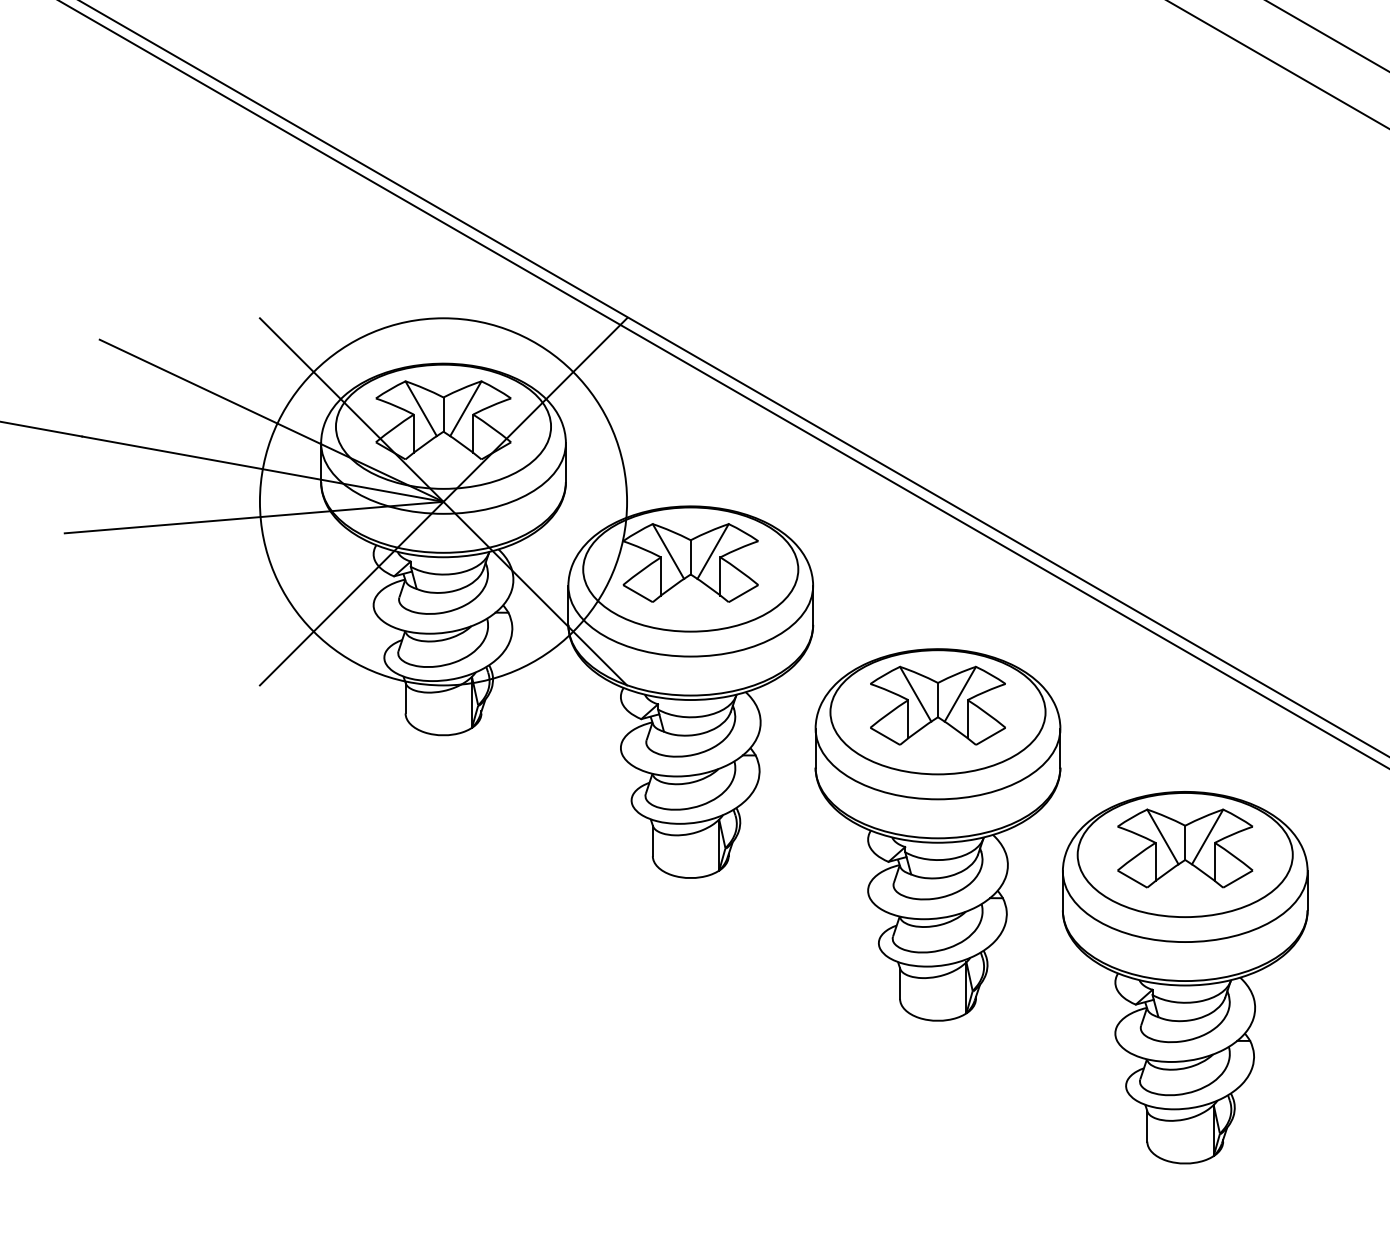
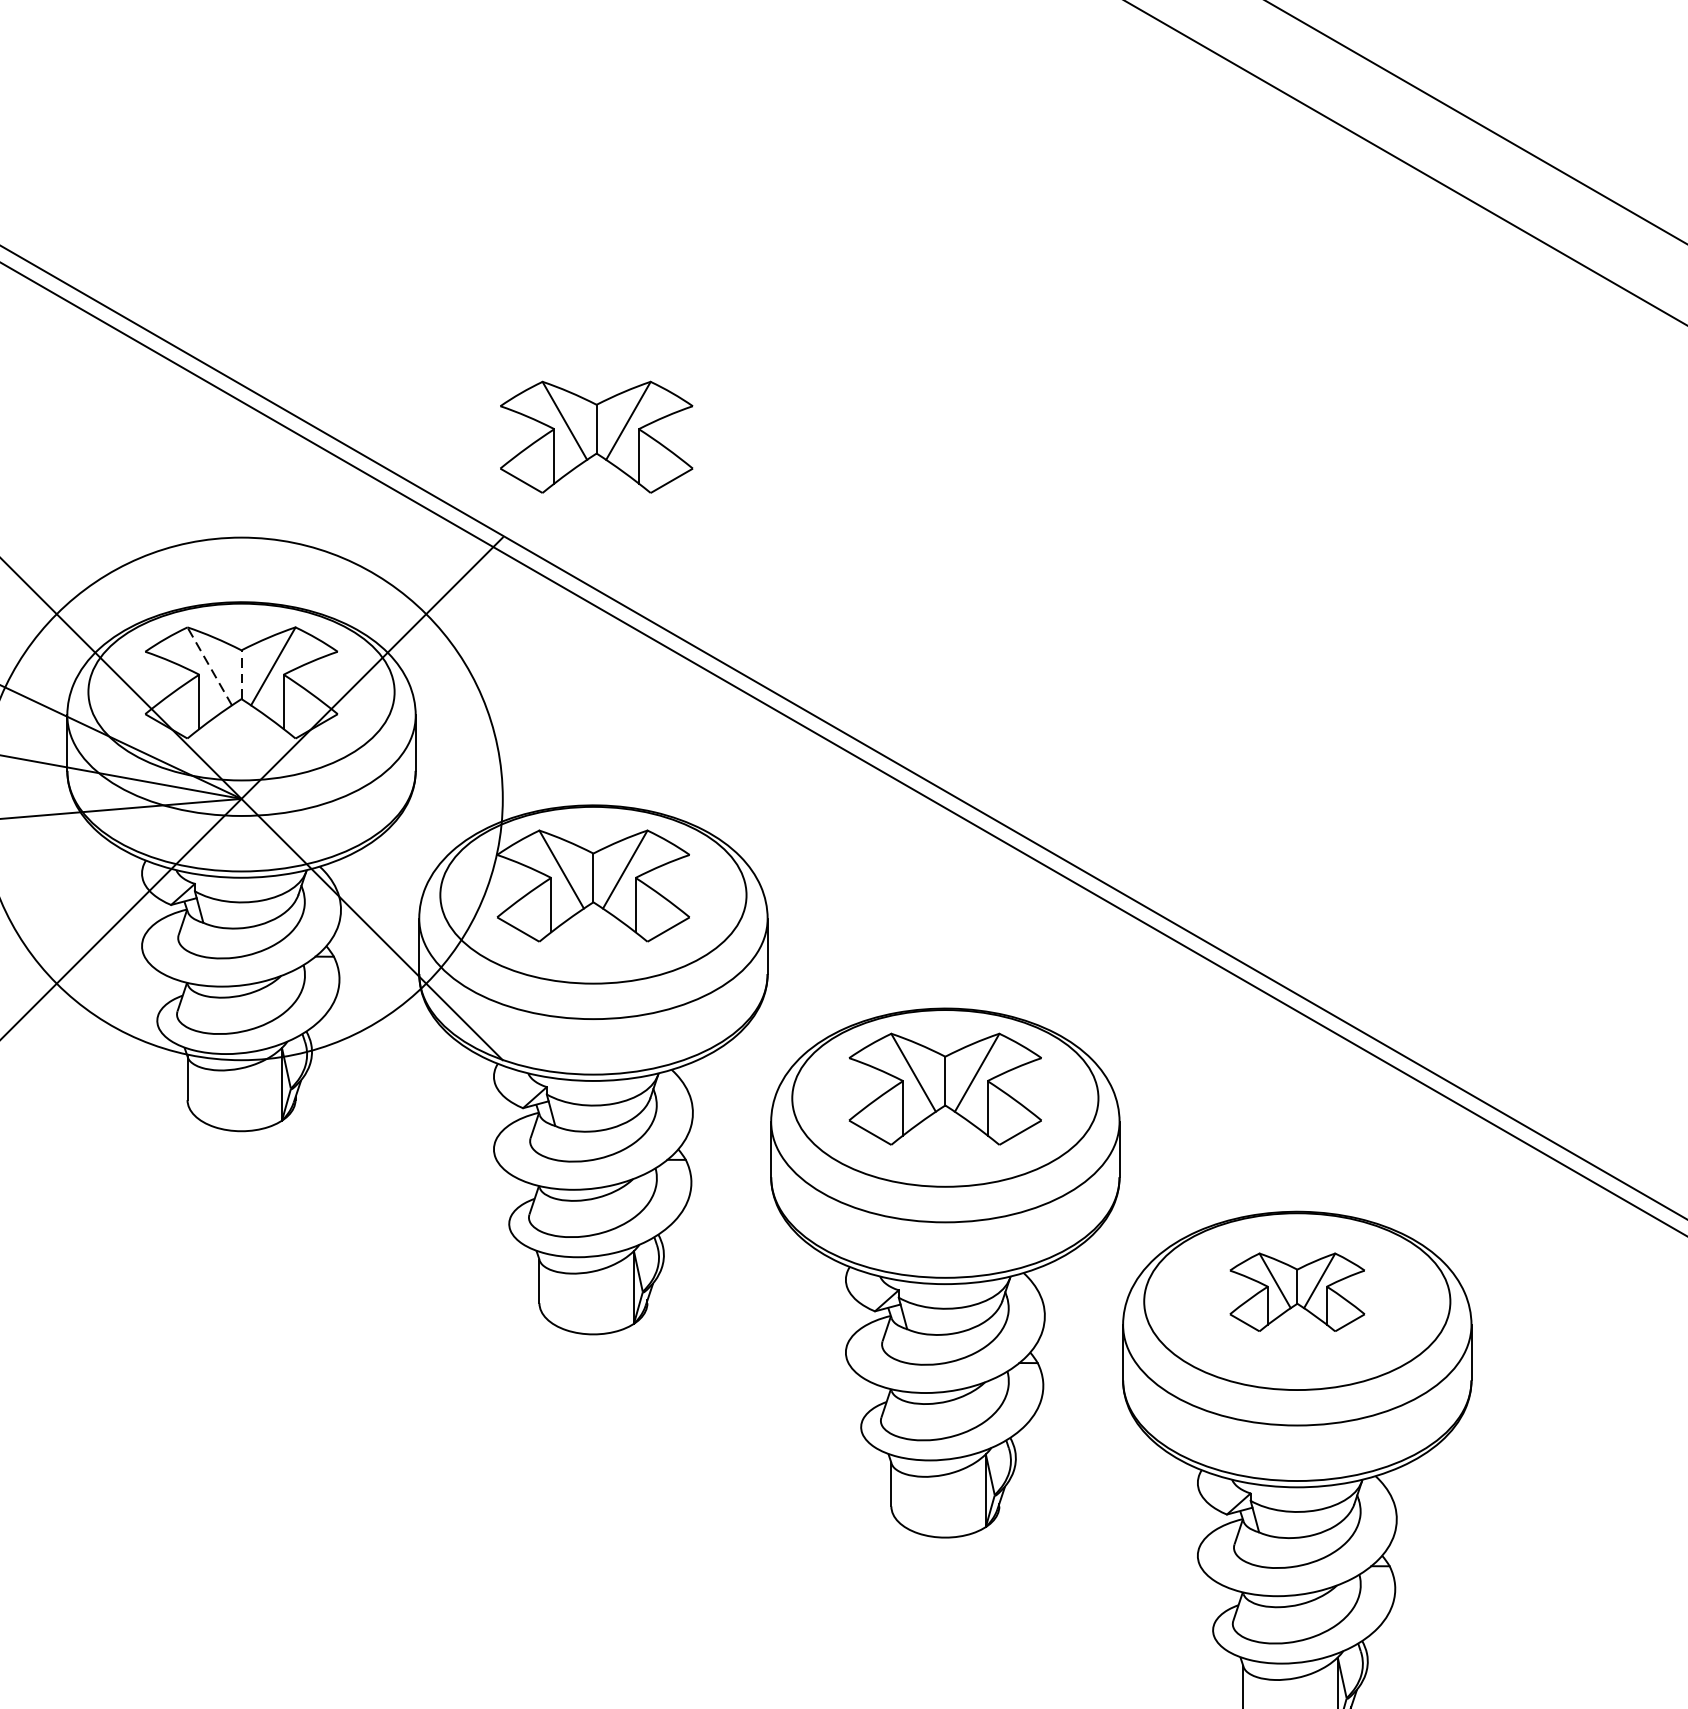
part: (692, 247) -> (595, 436), added
line: (421, 408) -> (210, 666), solid -> dashed
line: (443, 414) -> (241, 674), solid -> dashed
part: (1185, 848) -> (1297, 1292), size x0.7

